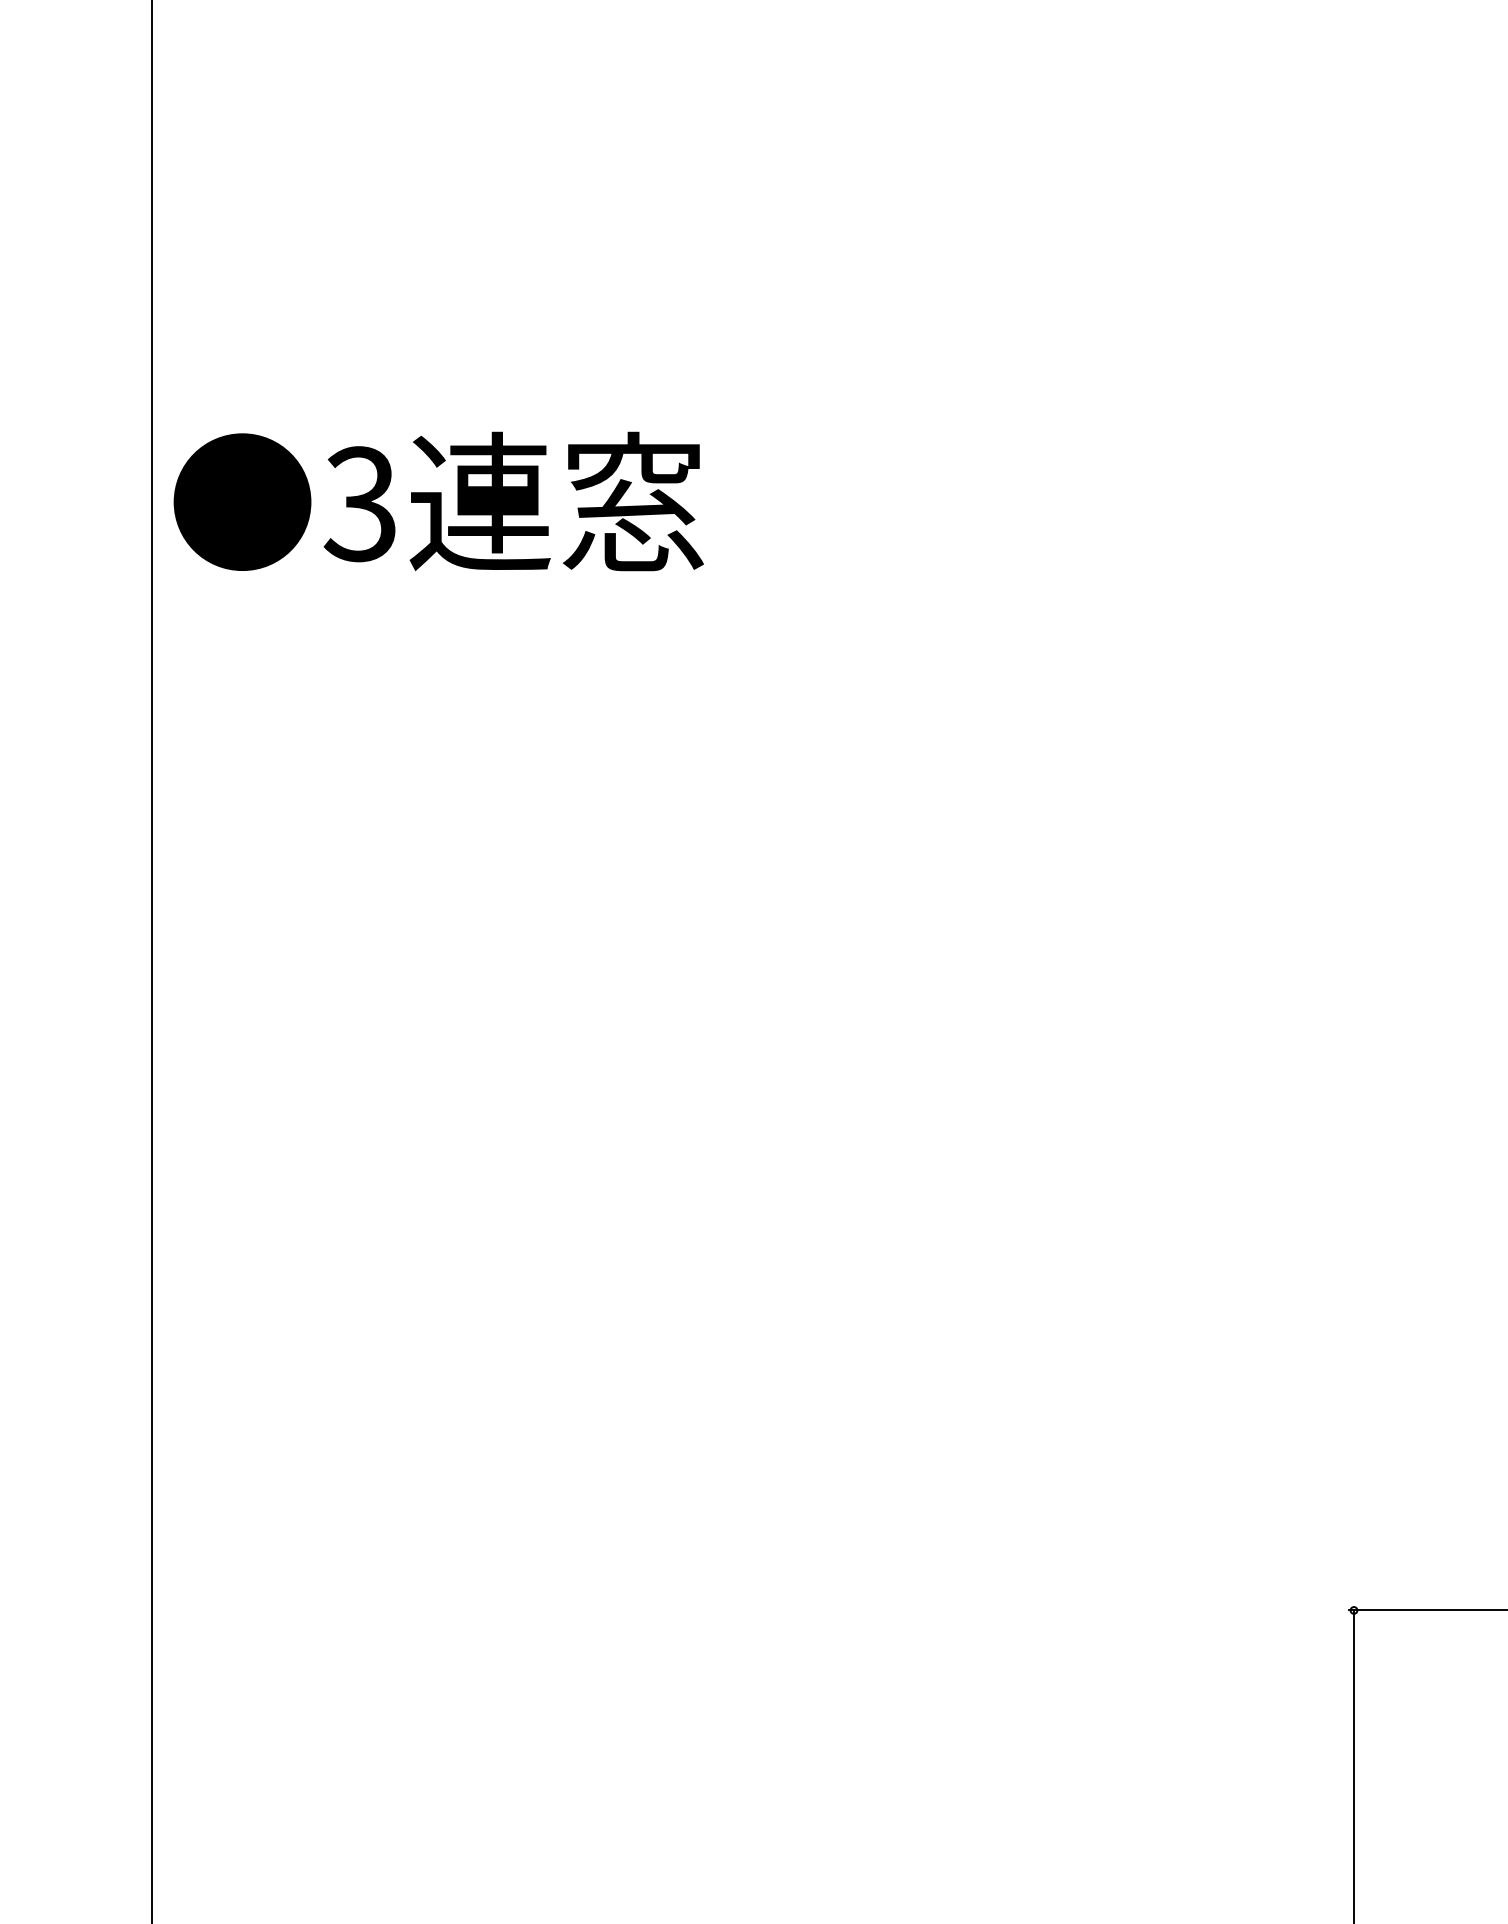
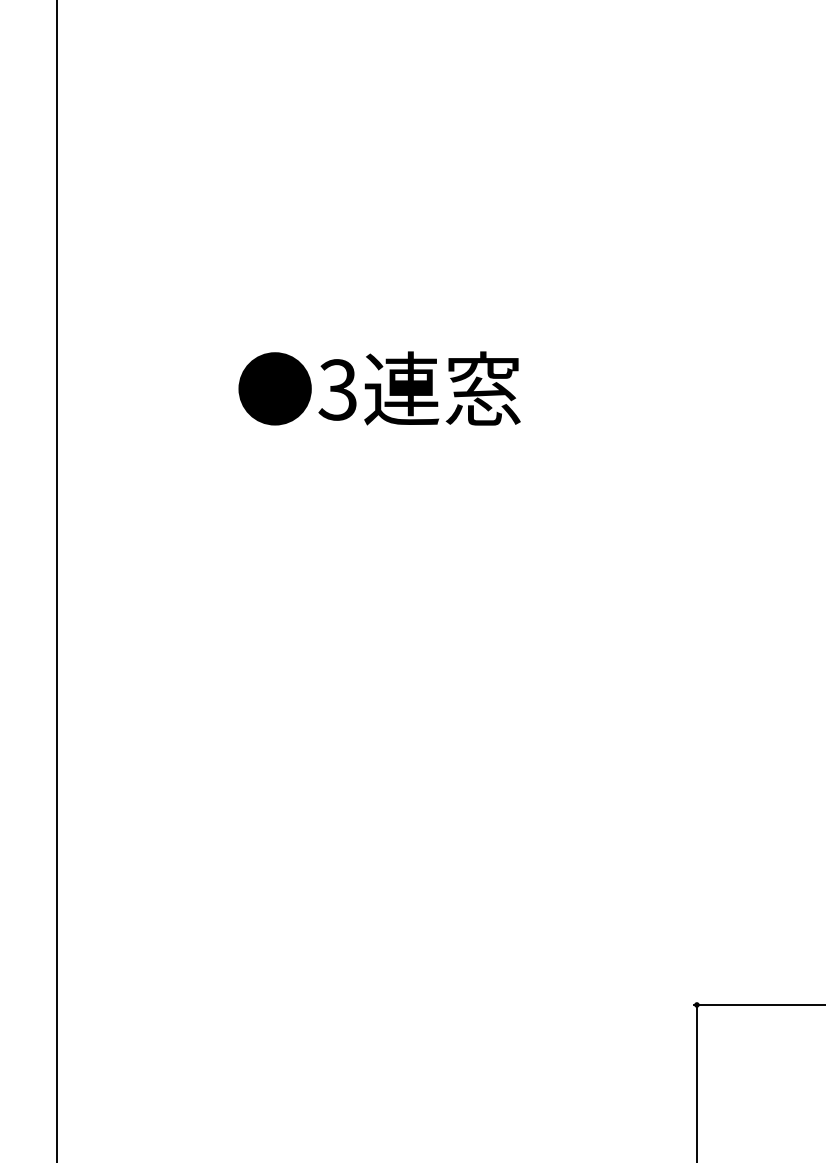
text: (438, 501) -> (379, 388), moved

